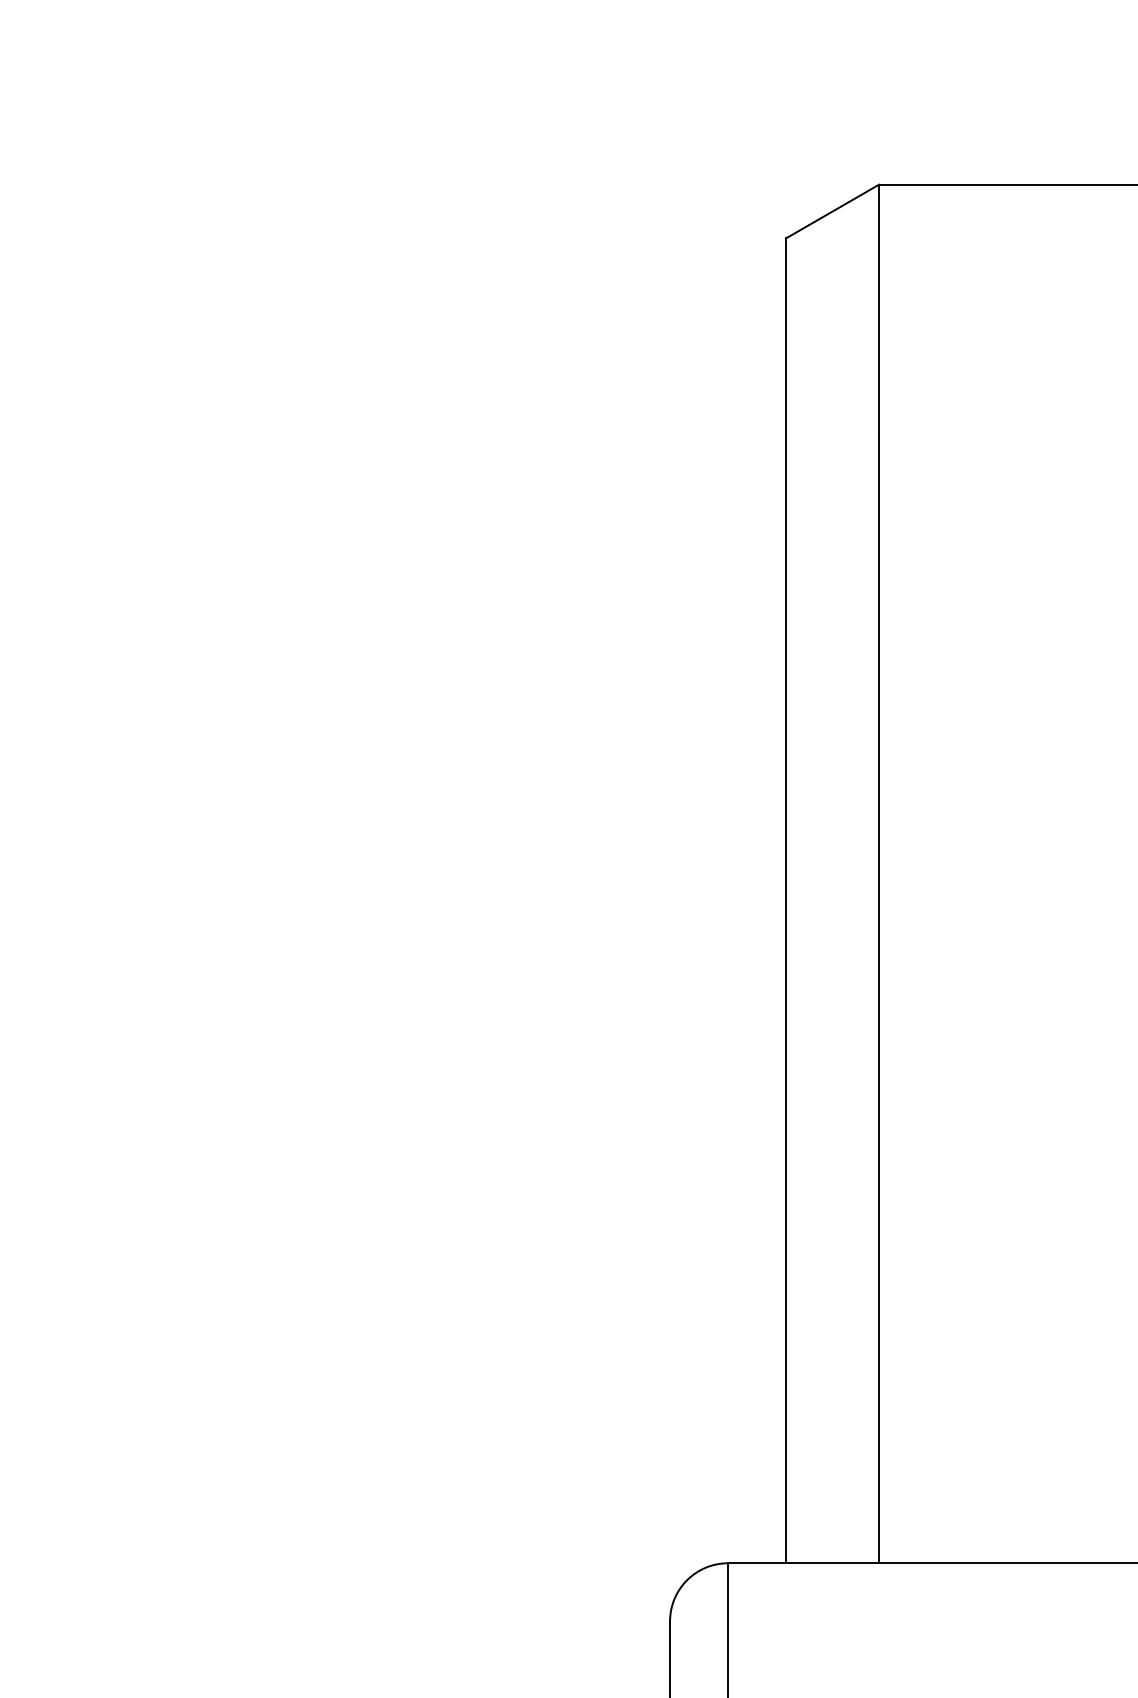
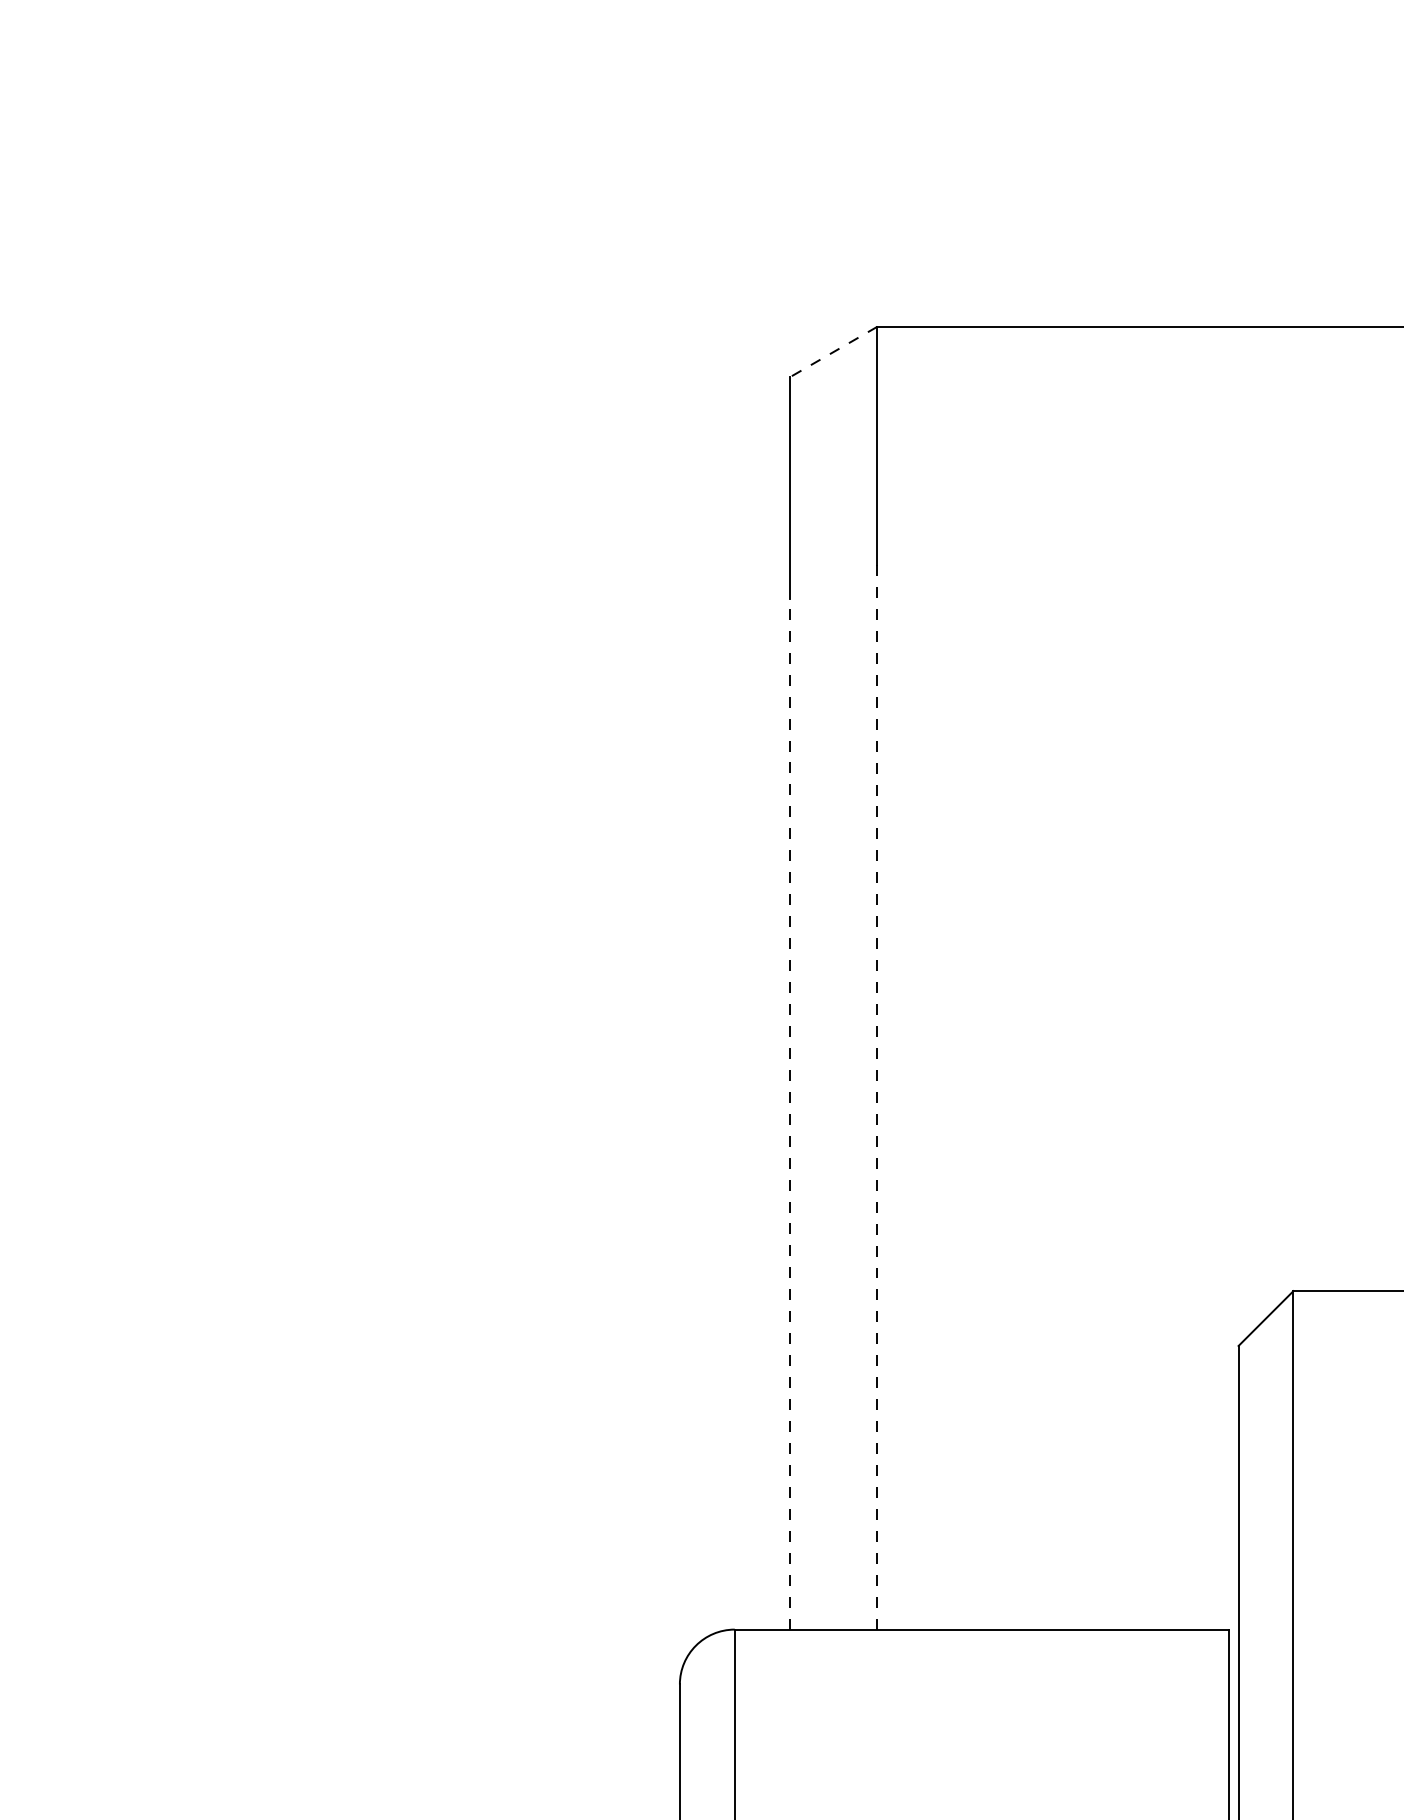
line: (832, 211) -> (833, 352), solid -> dashed
line: (879, 1000) -> (877, 1097), solid -> dashed
line: (786, 1017) -> (789, 1113), solid -> dashed

